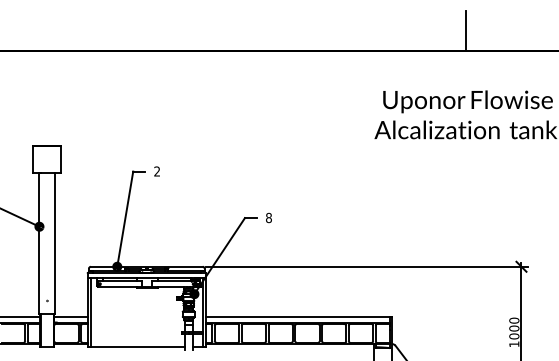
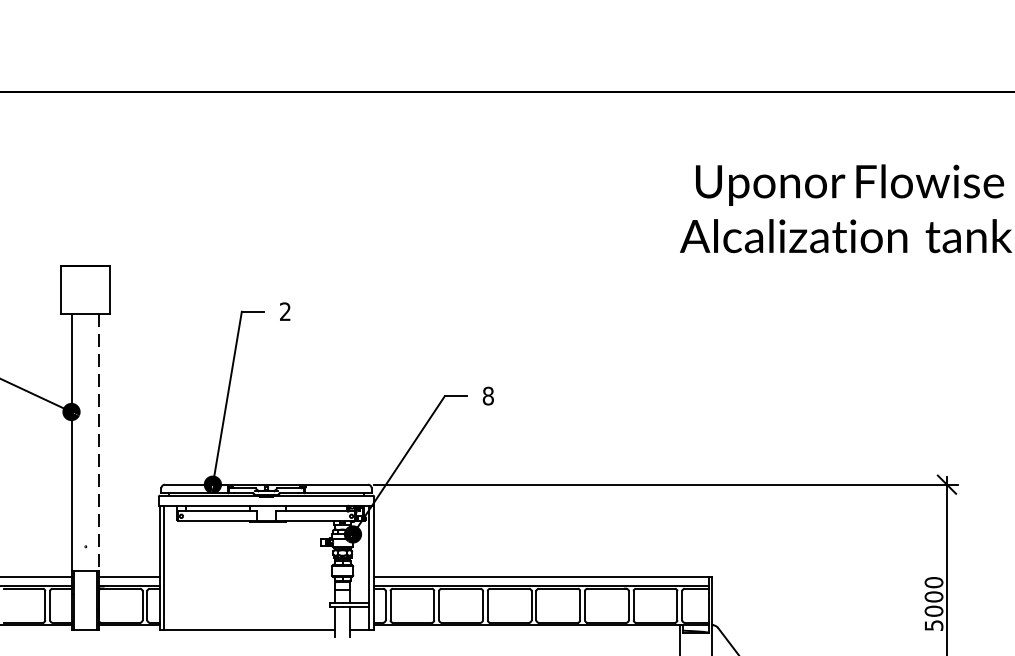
line: (466, 30) -> (847, 55), removed
line: (54, 243) -> (98, 442), solid -> dashed
text: (514, 344) -> (934, 625), 1000 -> 5000

